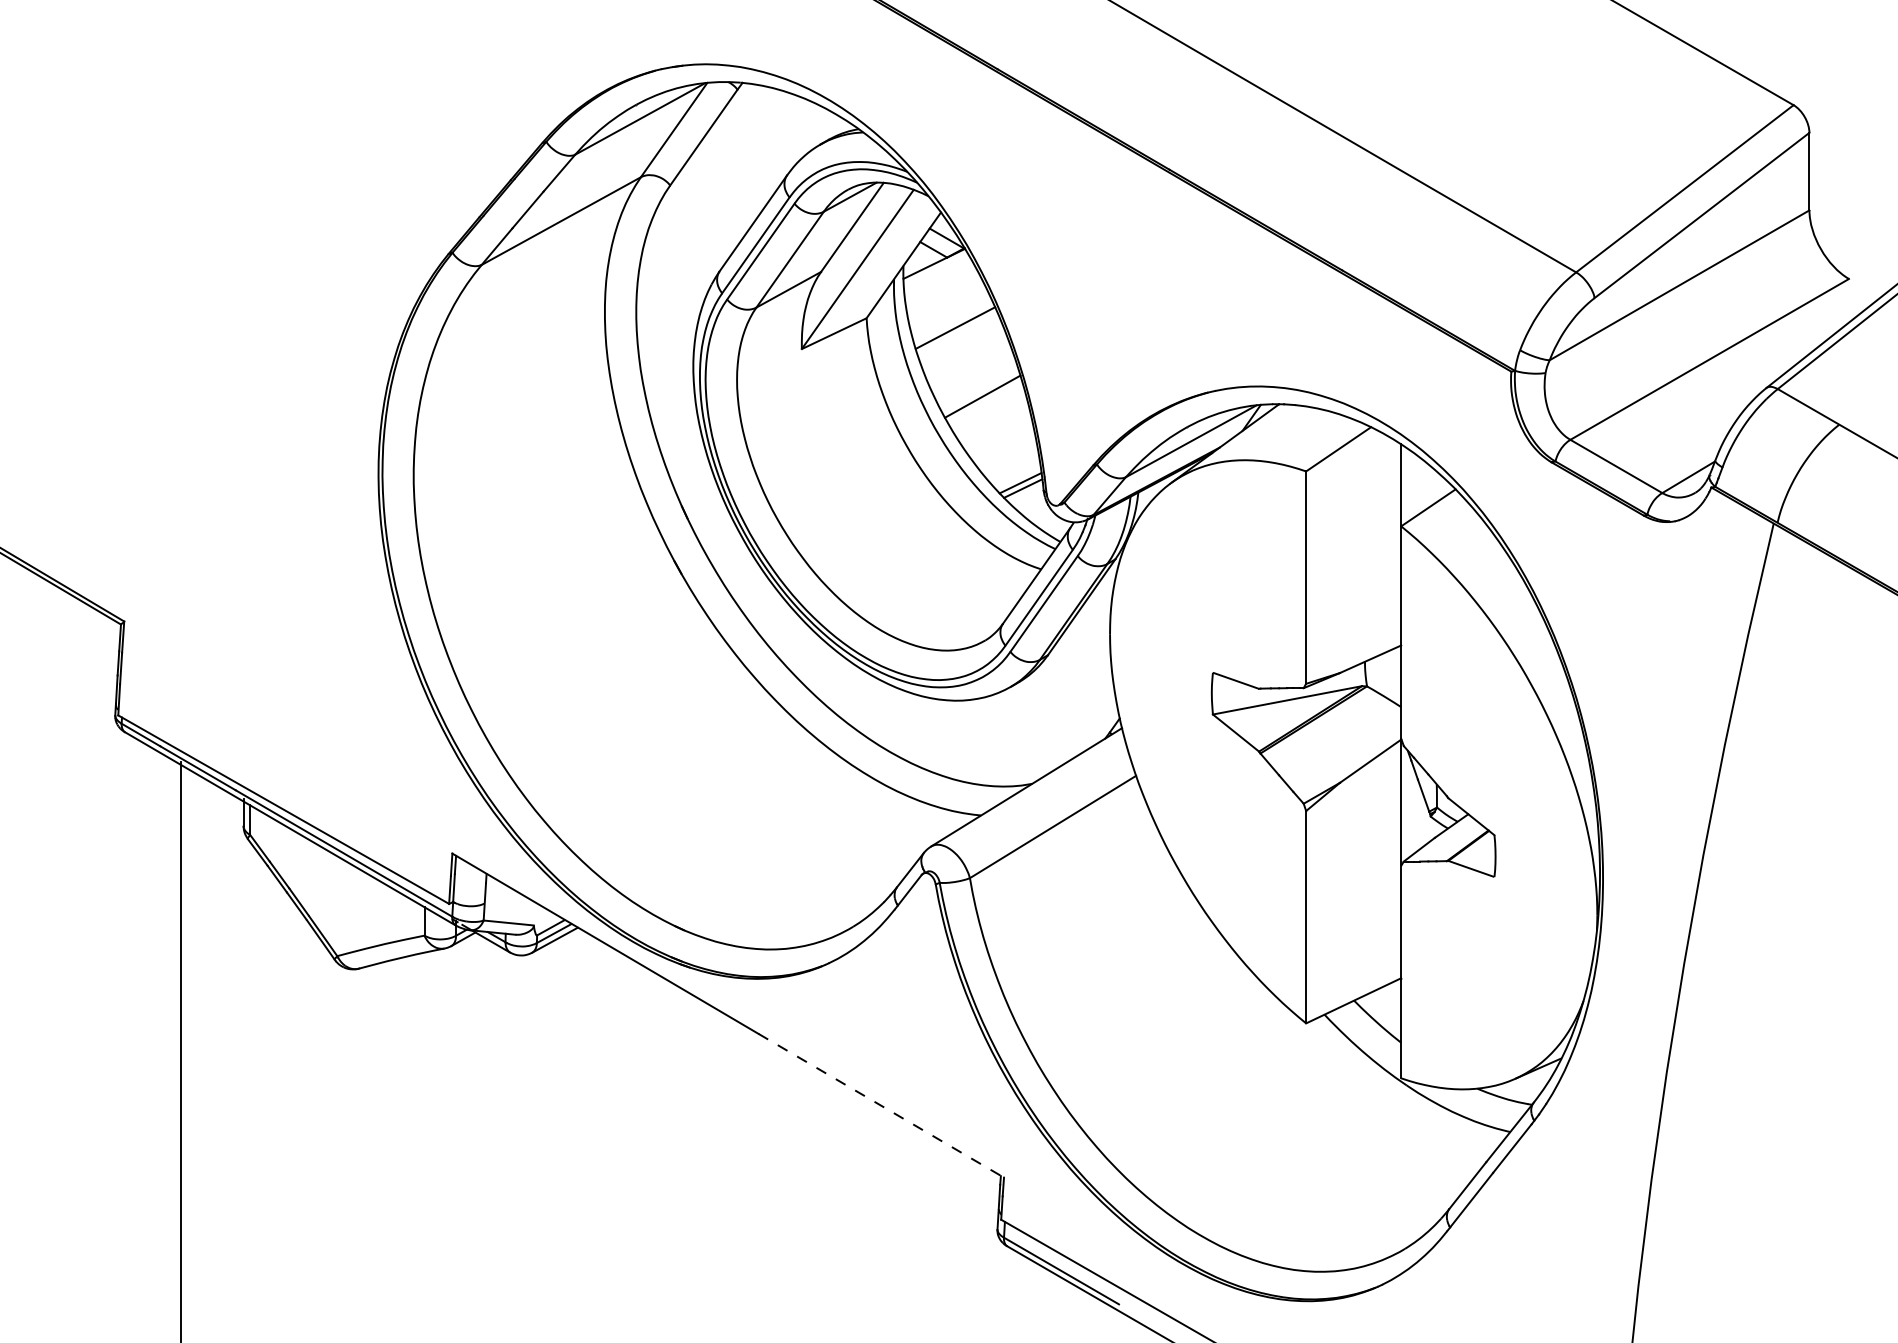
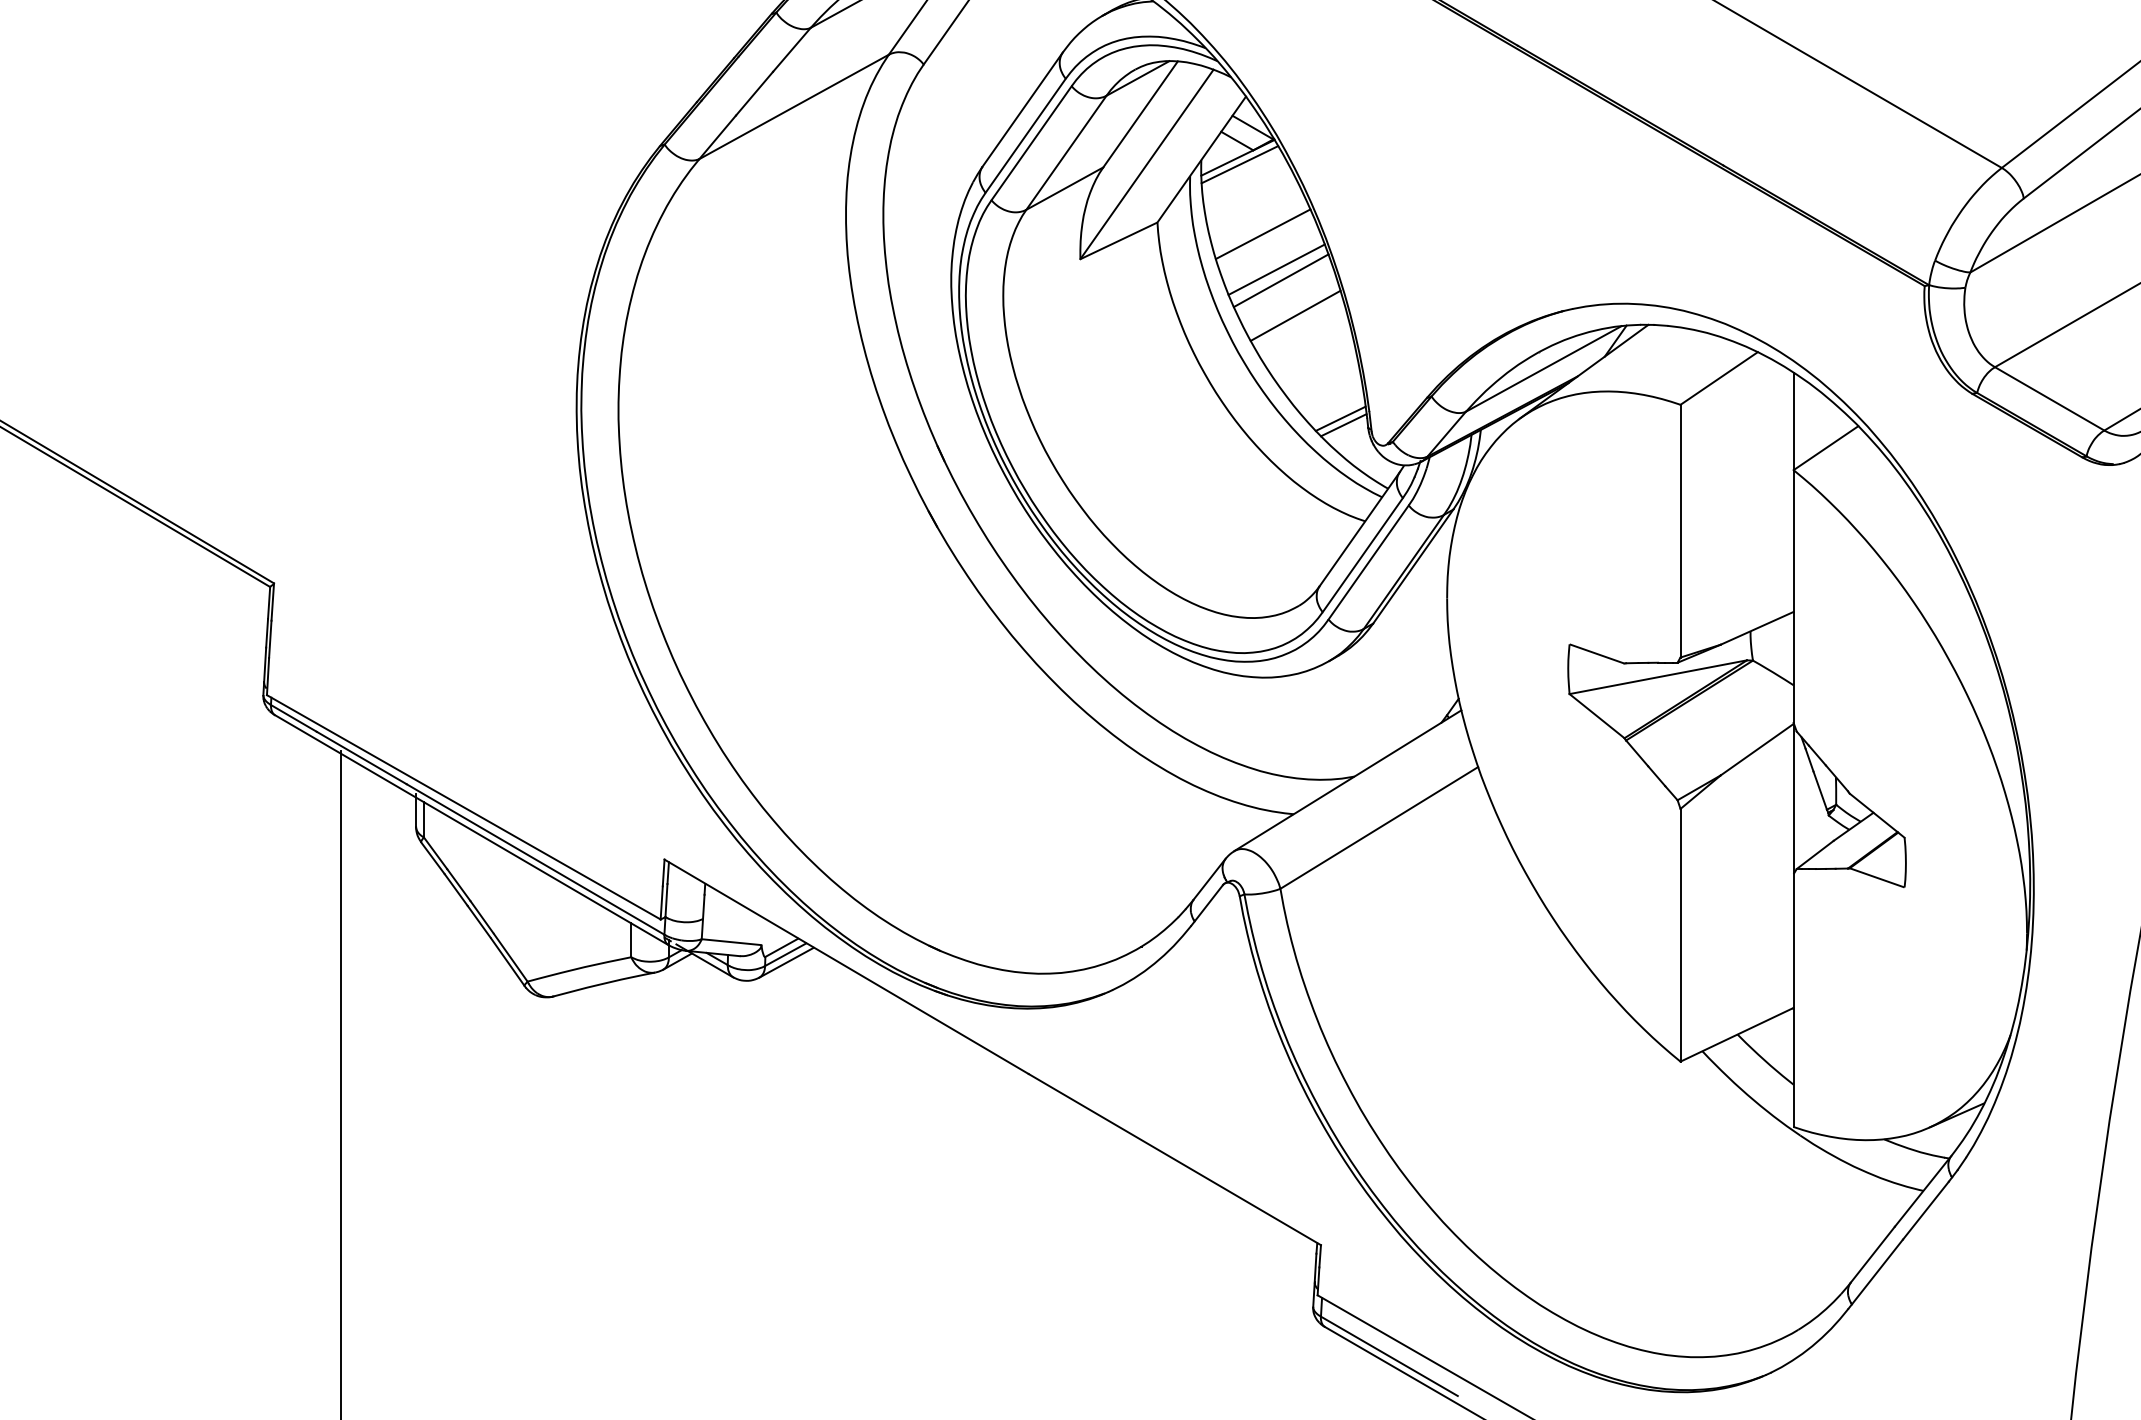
line: (935, 269) -> (1239, 164), added
line: (966, 357) -> (1276, 269), added
line: (970, 367) -> (1281, 281), added
line: (881, 1105) -> (1175, 1159), dashed -> solid

